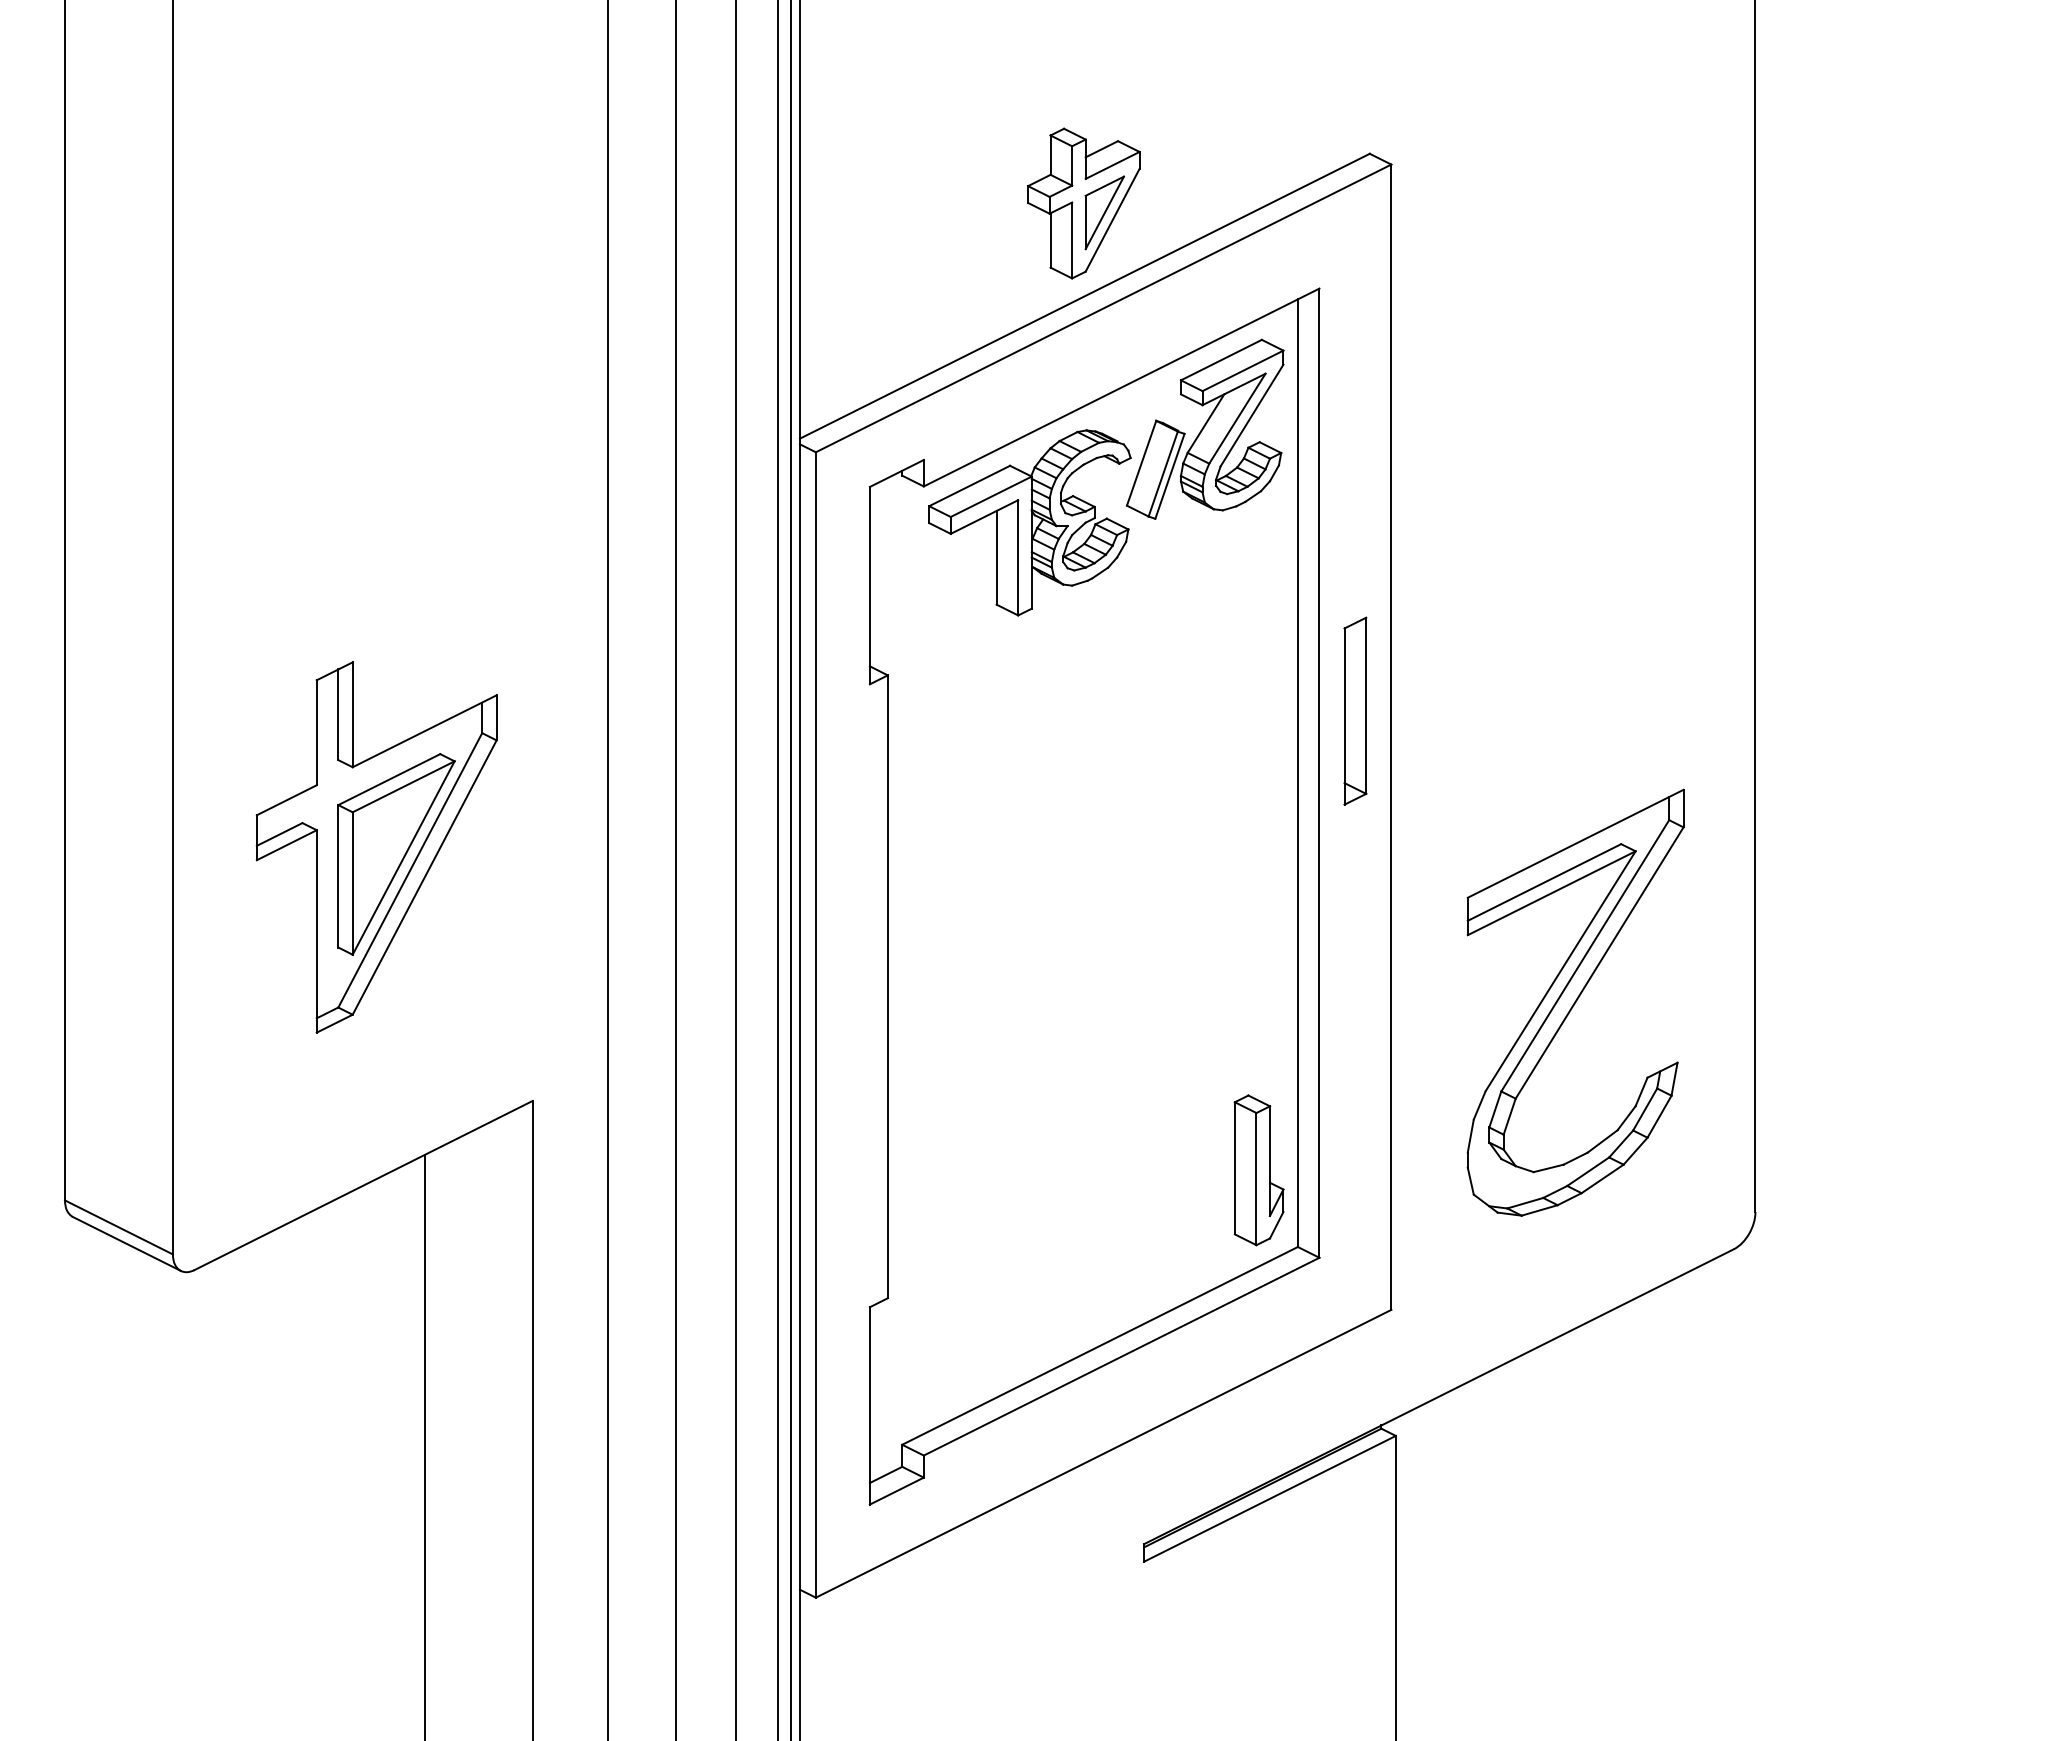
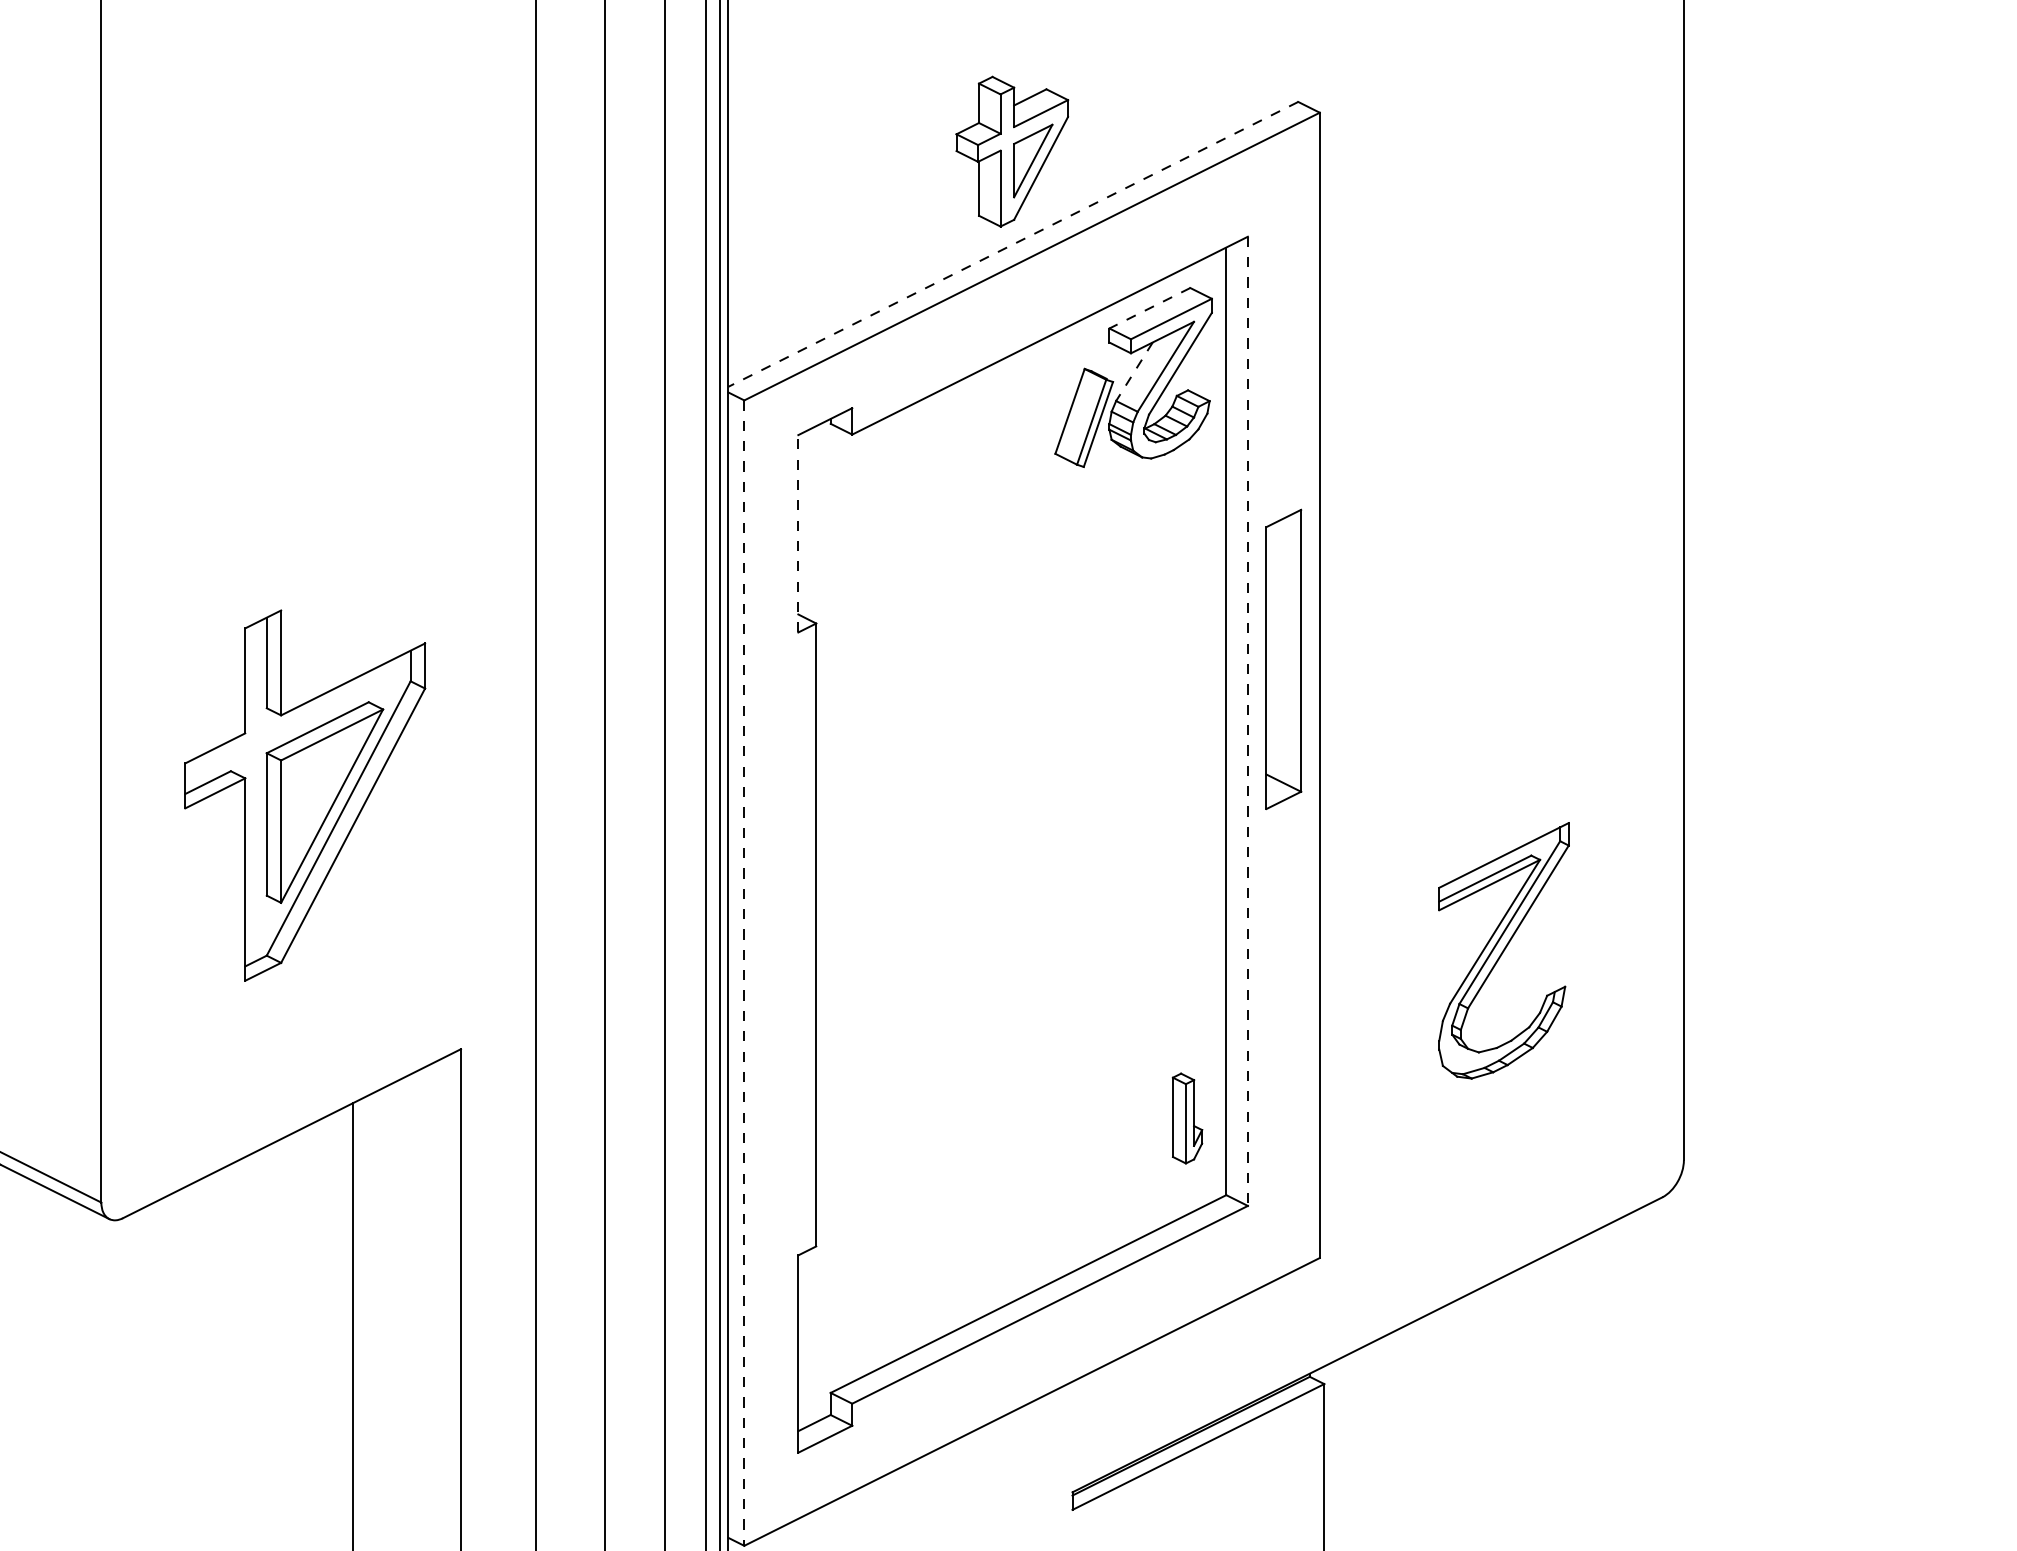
line: (1084, 296) -> (1012, 244), solid -> dashed
line: (1220, 360) -> (1148, 308), solid -> dashed
line: (1206, 423) -> (1134, 371), solid -> dashed
part: (1029, 522) -> (957, 470), removed
line: (869, 585) -> (797, 533), solid -> dashed
part: (1355, 710) -> (1283, 658), size x1.6
line: (1319, 773) -> (1247, 721), solid -> dashed
part: (1575, 1002) -> (1503, 950), size x0.6
line: (815, 1024) -> (743, 972), solid -> dashed
part: (1258, 1170) -> (1186, 1118), size x0.6

